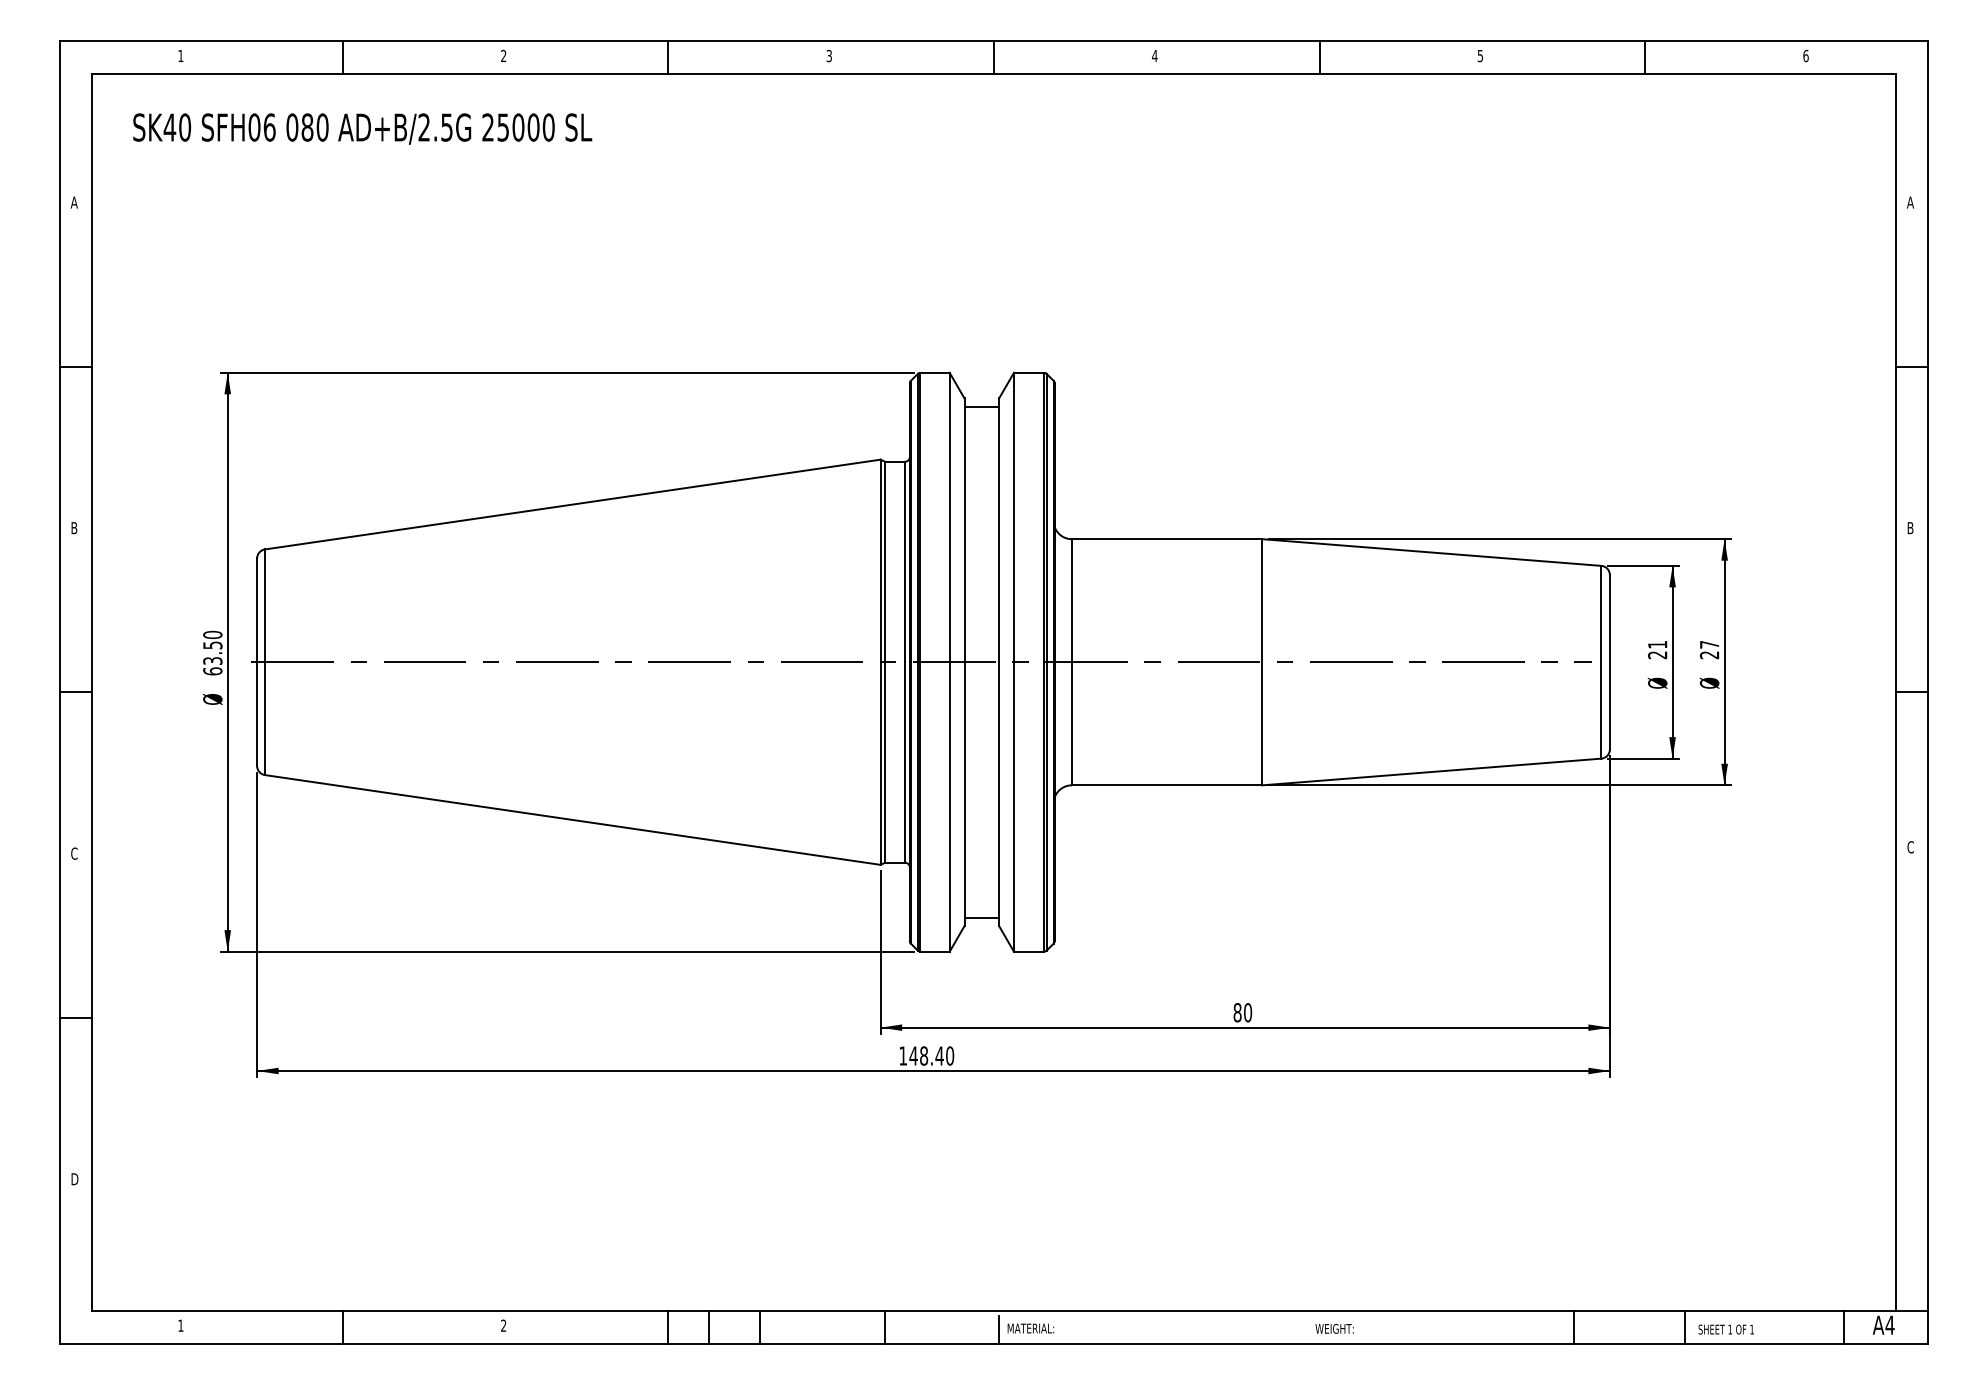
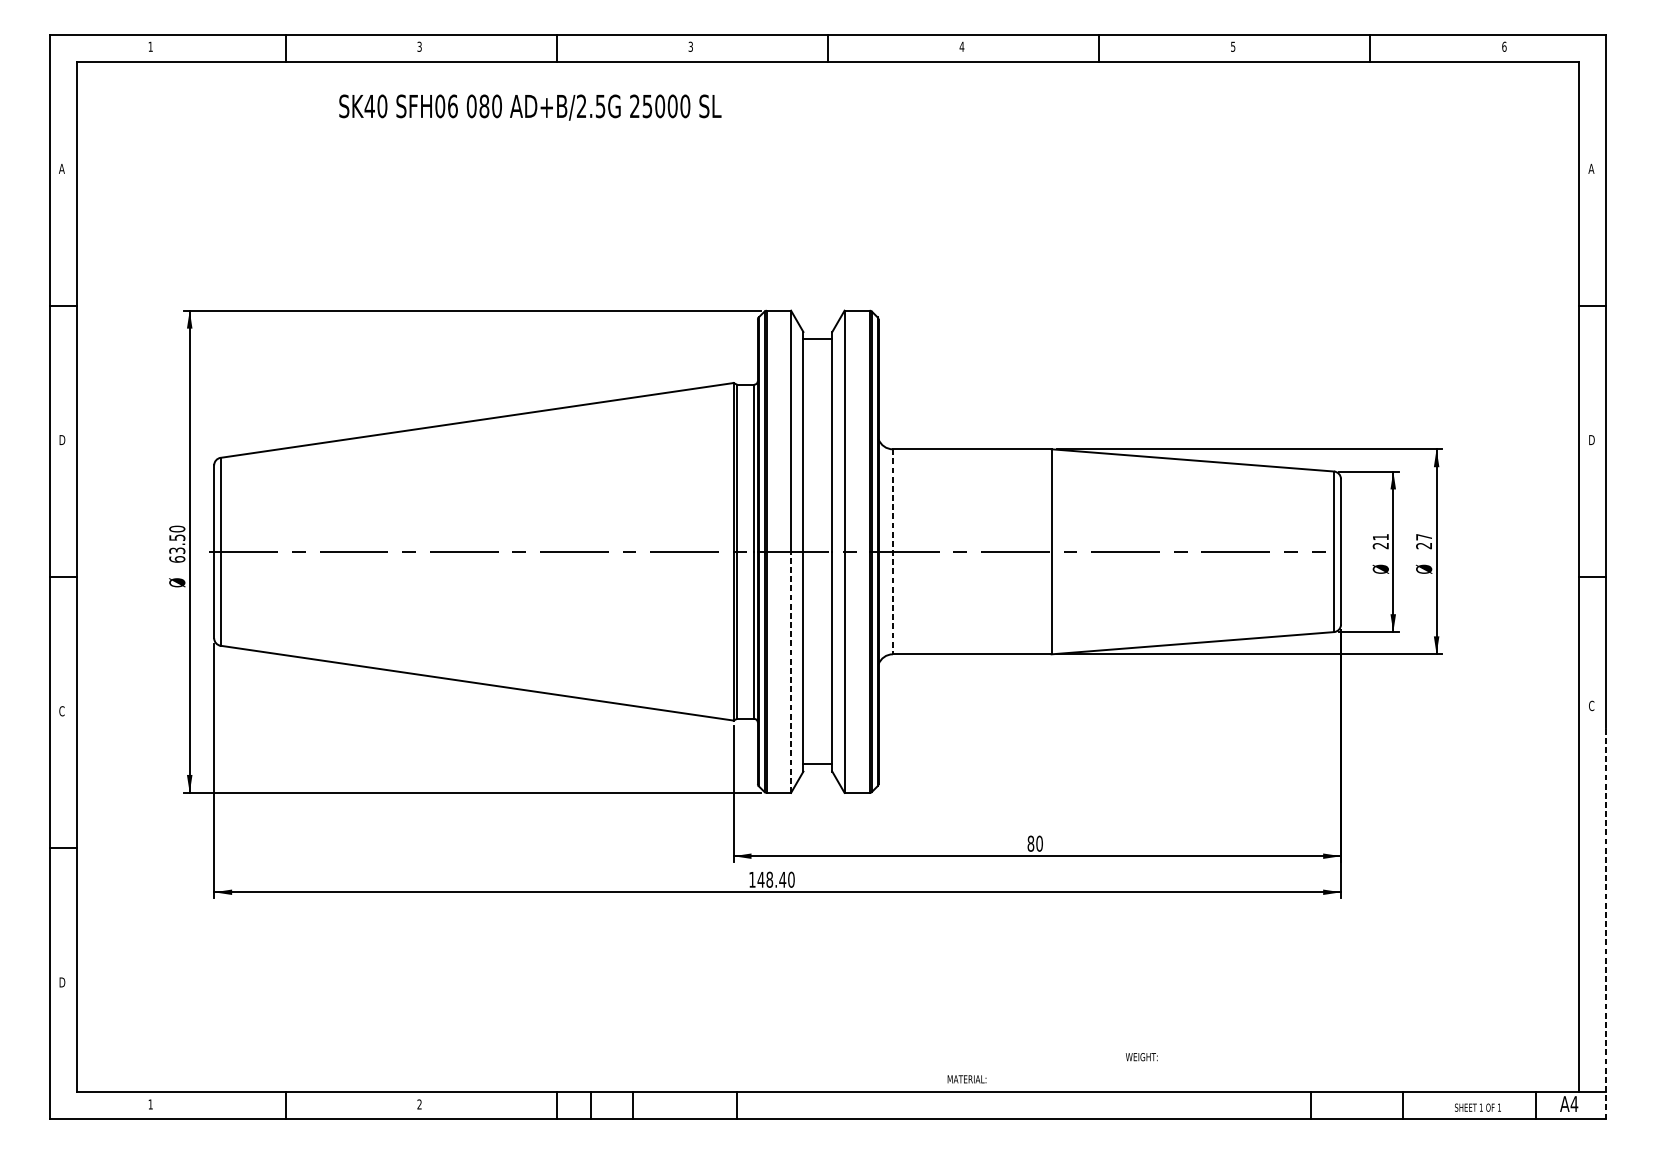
text: (503, 56) -> (419, 47), 2 -> 3
text: (362, 128) -> (530, 107), moved
text: (75, 527) -> (62, 439), B -> D
text: (1911, 527) -> (1592, 439), B -> D
line: (1071, 662) -> (892, 552), solid -> dashed
line: (949, 806) -> (790, 671), solid -> dashed
line: (1928, 1107) -> (1606, 922), solid -> dashed
text: (1030, 1328) -> (966, 1079), moved
text: (1334, 1328) -> (1141, 1056), moved
line: (998, 1329) -> (831, 1107), removed
text: (1725, 1329) -> (1477, 1107), moved

